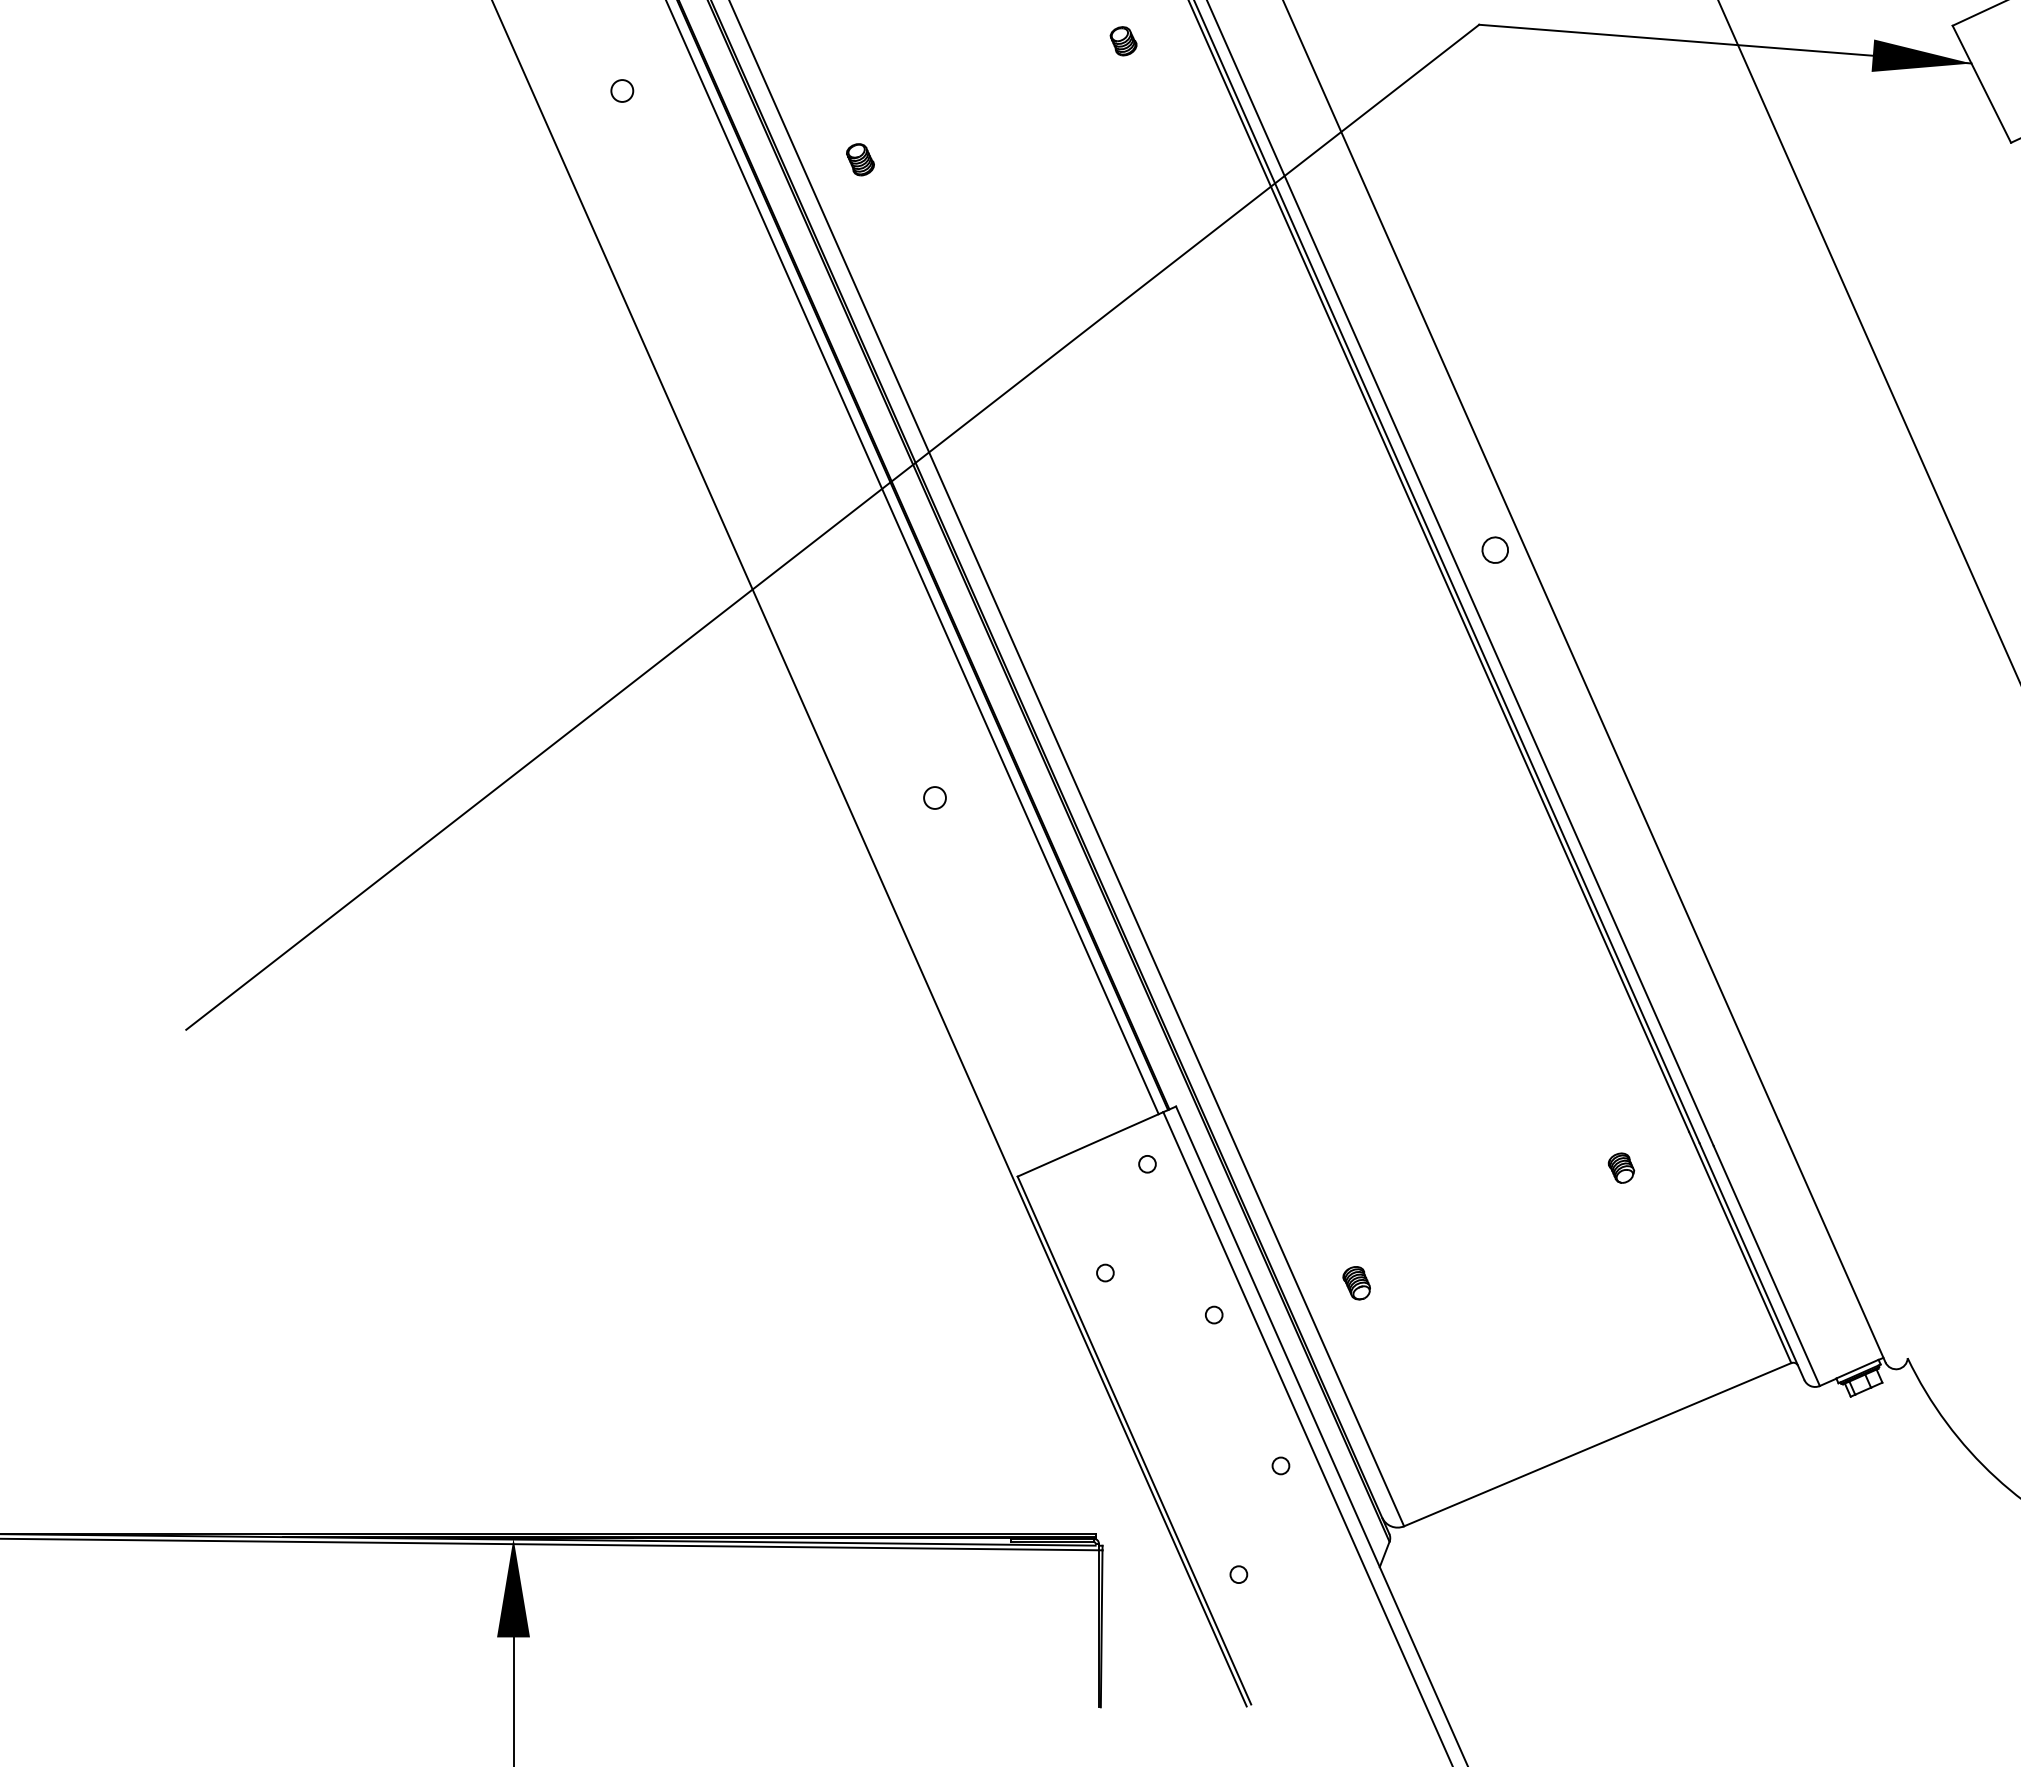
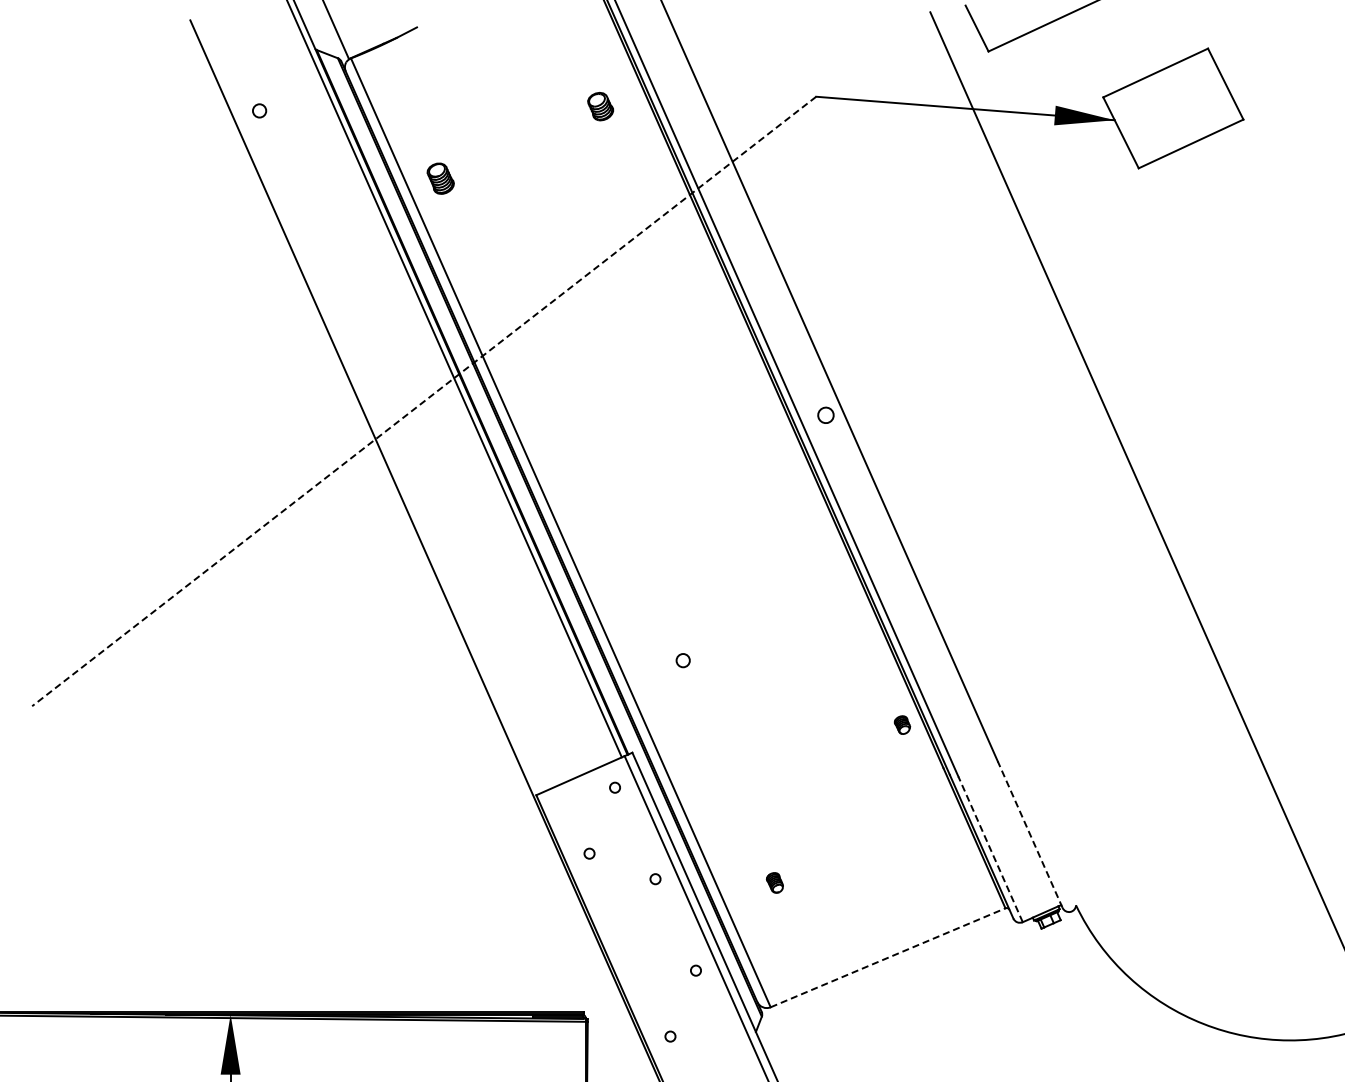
part: (1123, 40) -> (600, 106), size x1.6
circle: (622, 90) -> (259, 110), moved
part: (861, 159) -> (441, 178), size x1.6
line: (833, 527) -> (424, 401), solid -> dashed
circle: (933, 797) -> (682, 660), moved
part: (1621, 1167) -> (902, 724), moved
line: (1832, 1241) -> (1030, 834), solid -> dashed
line: (1766, 1266) -> (990, 849), solid -> dashed
part: (1355, 1282) -> (774, 882), moved
line: (1598, 1444) -> (888, 957), solid -> dashed

